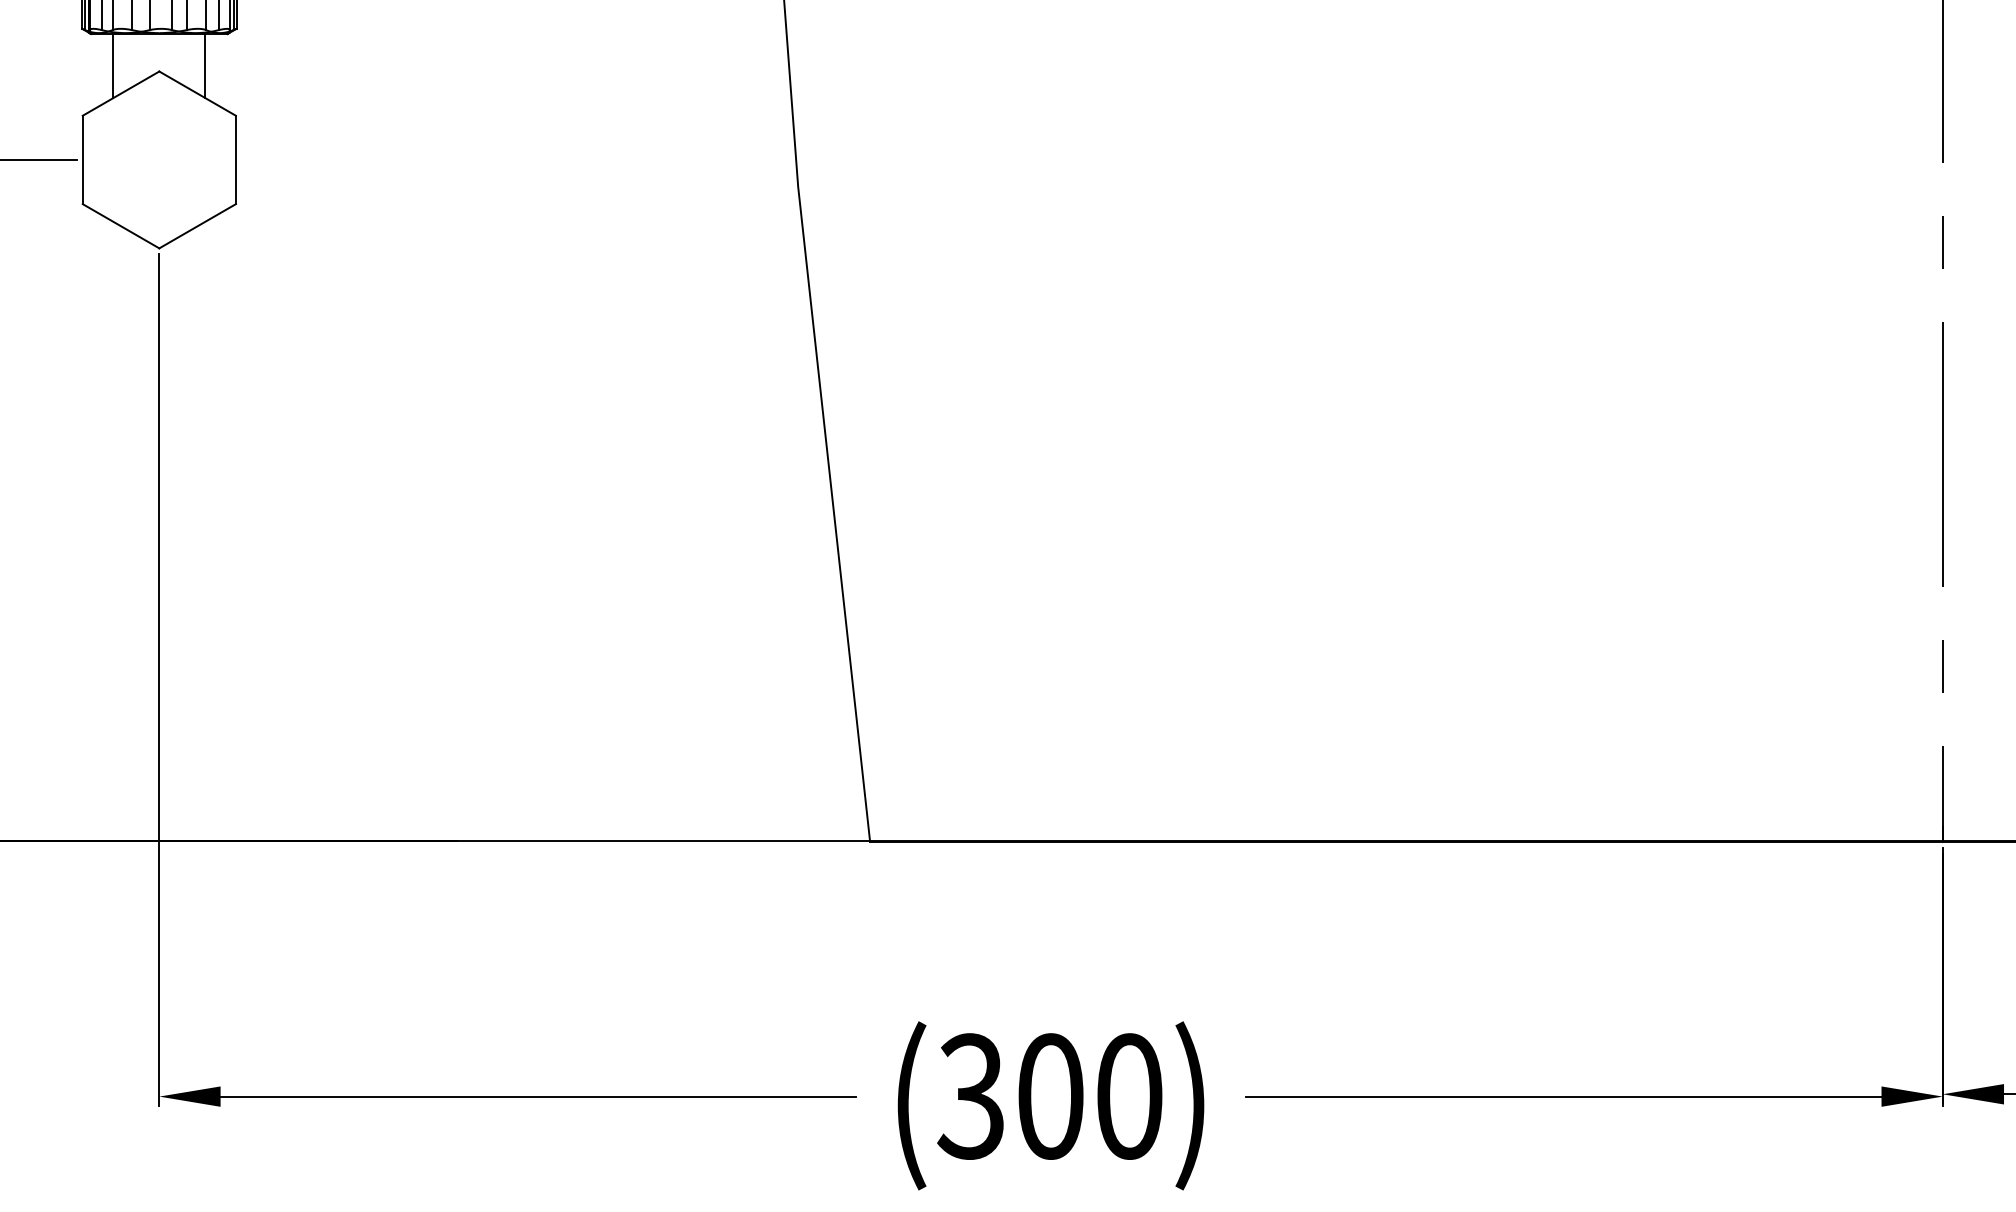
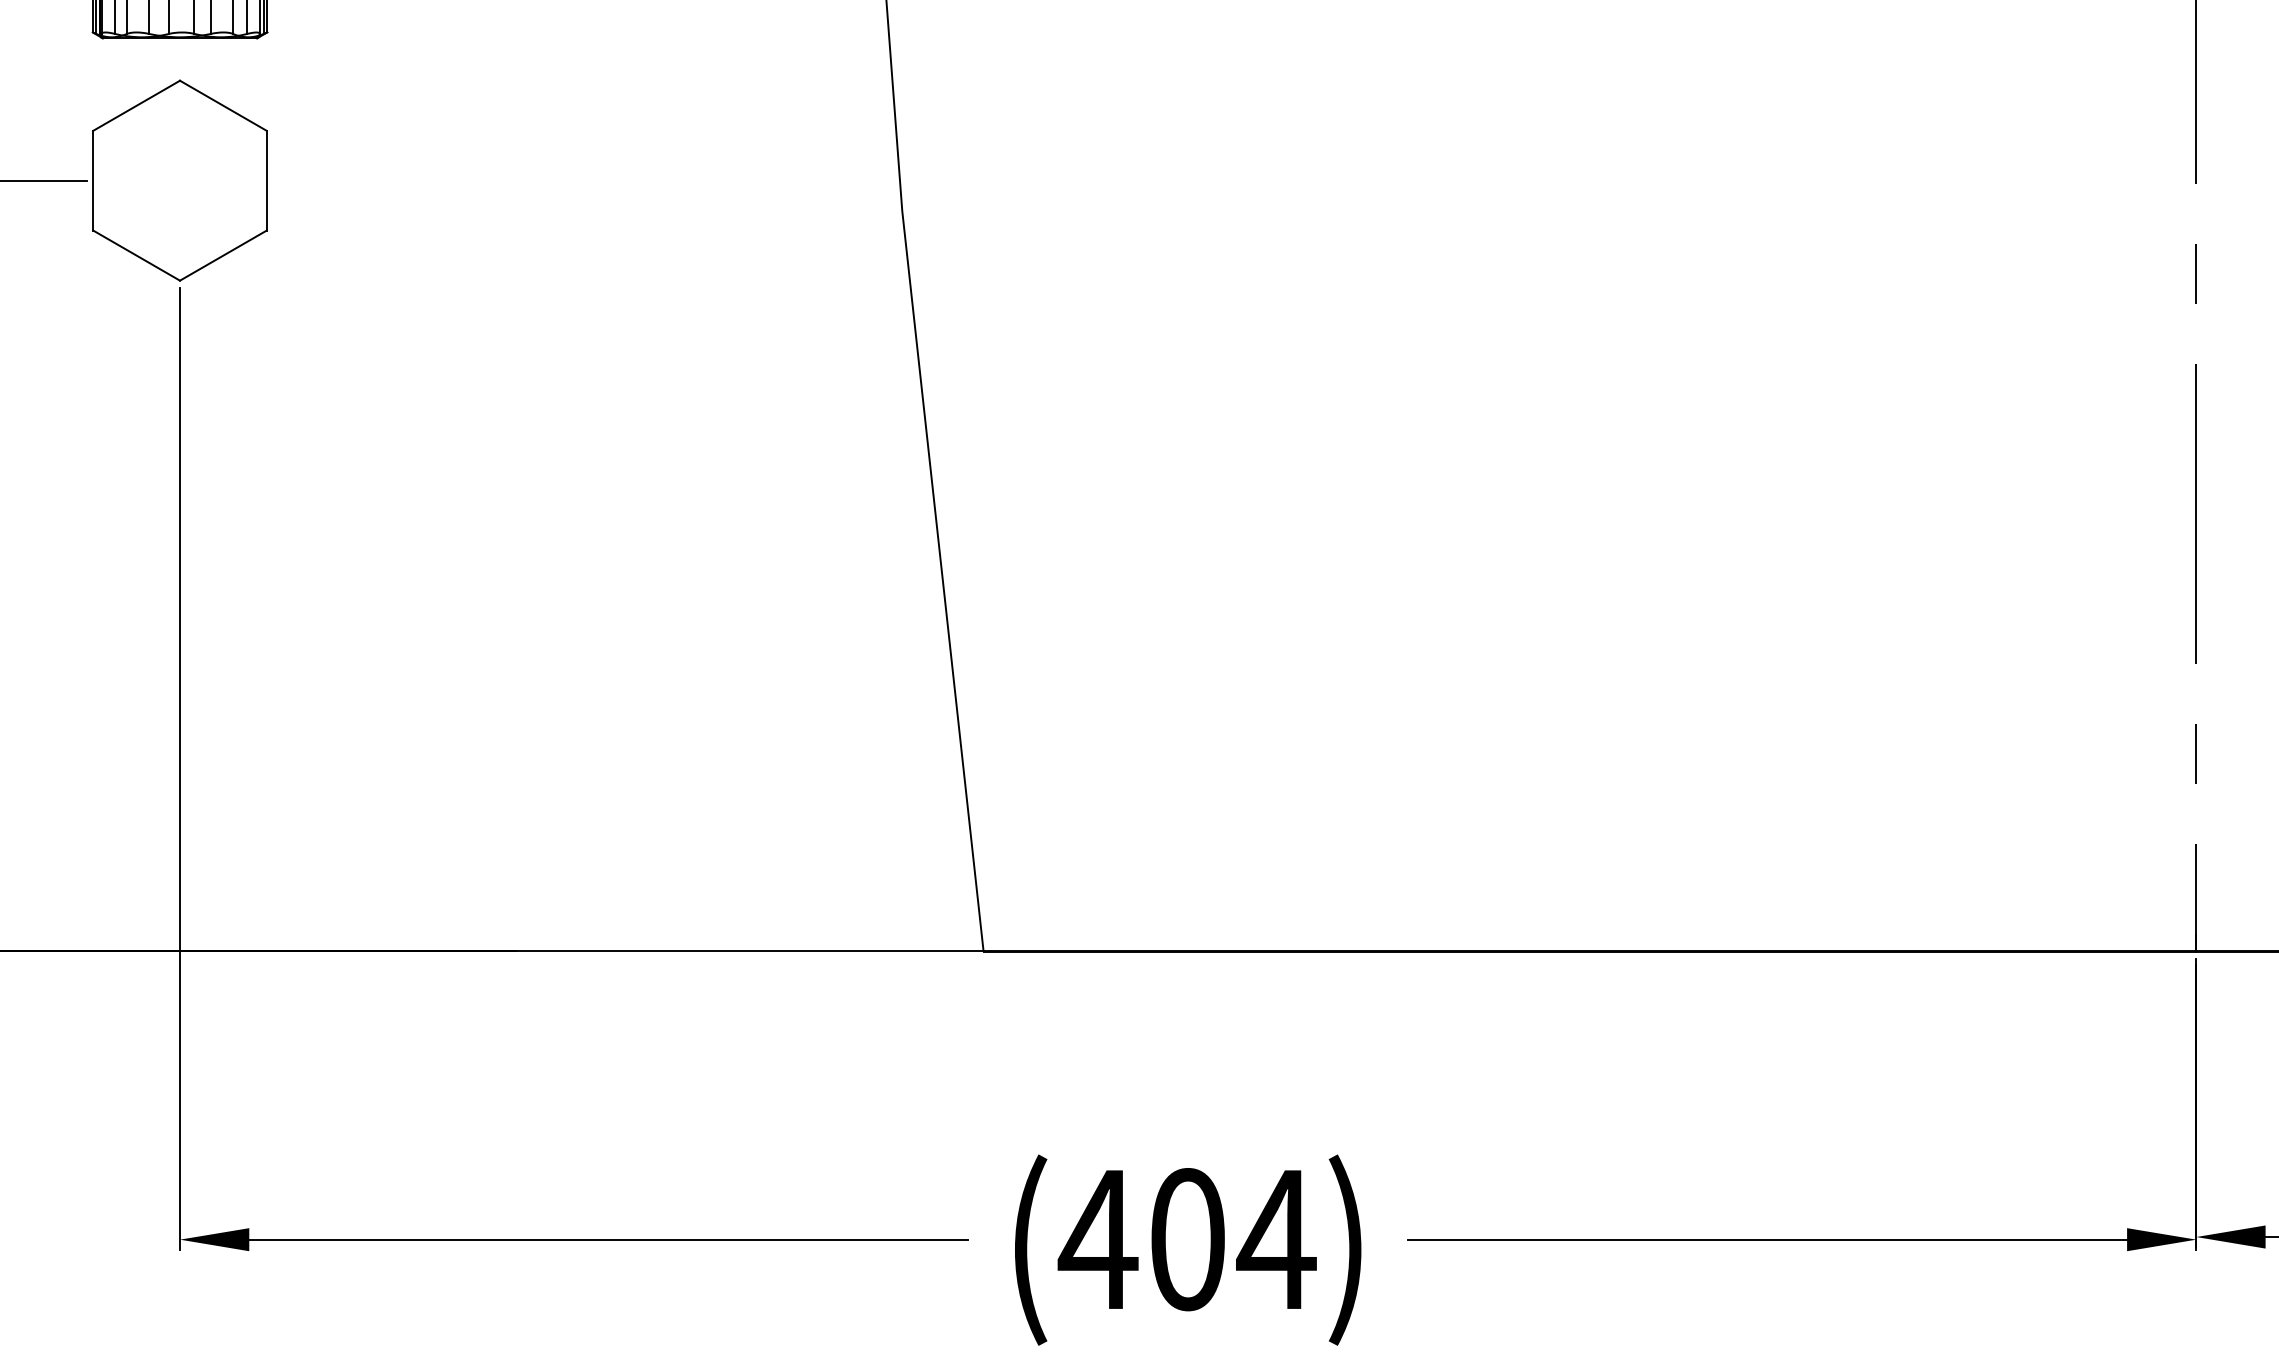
line: (113, 66) -> (128, 74), removed
line: (204, 66) -> (231, 74), removed
text: (1049, 1096) -> (1186, 1239), (300) -> (404)

